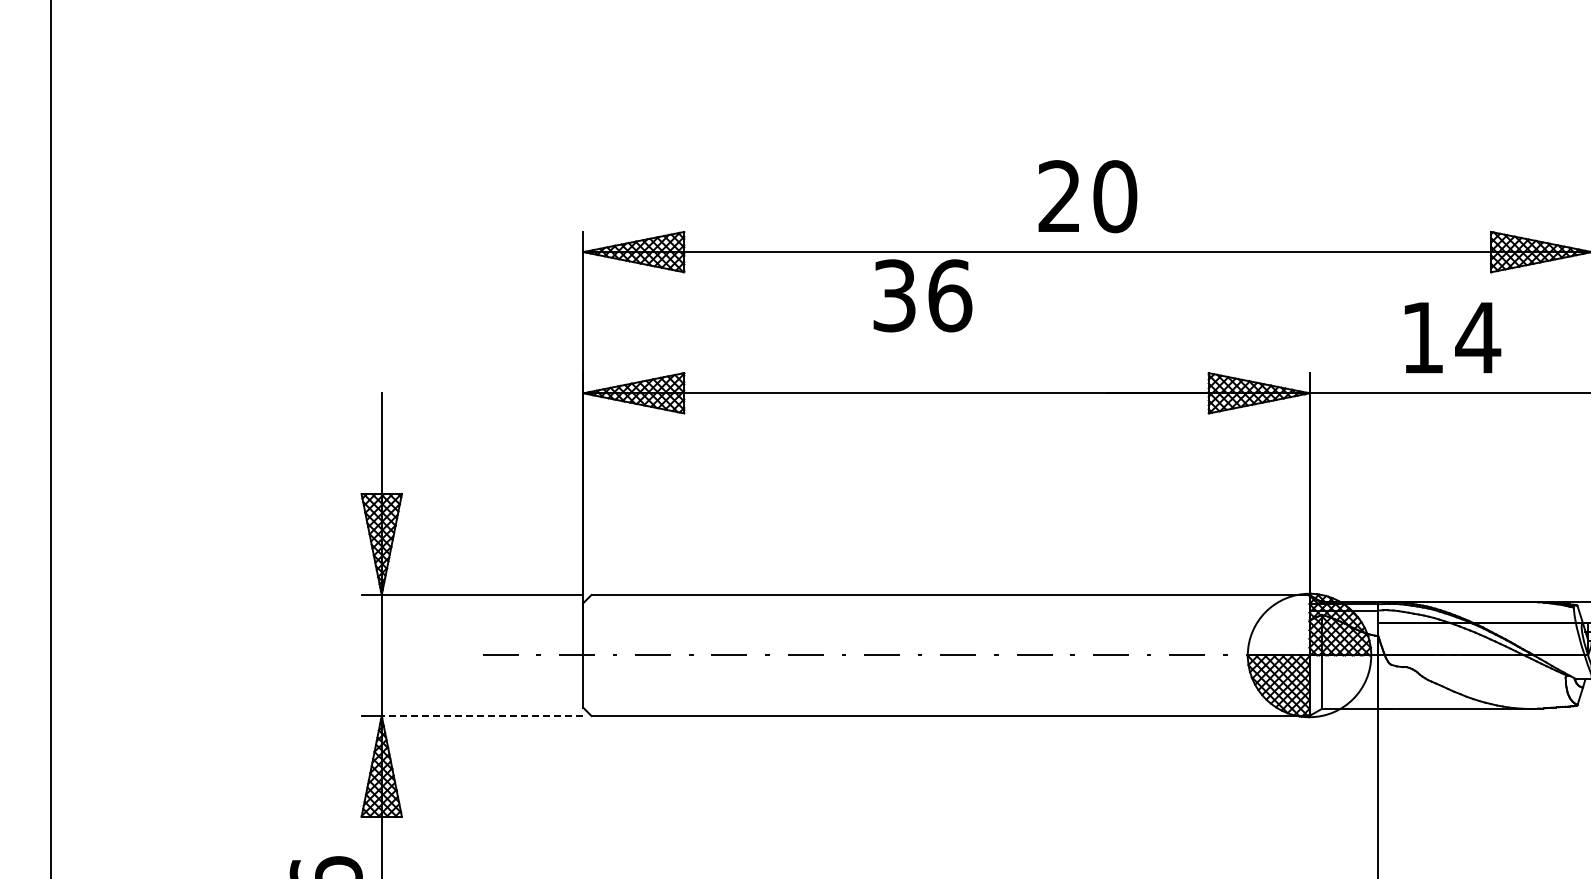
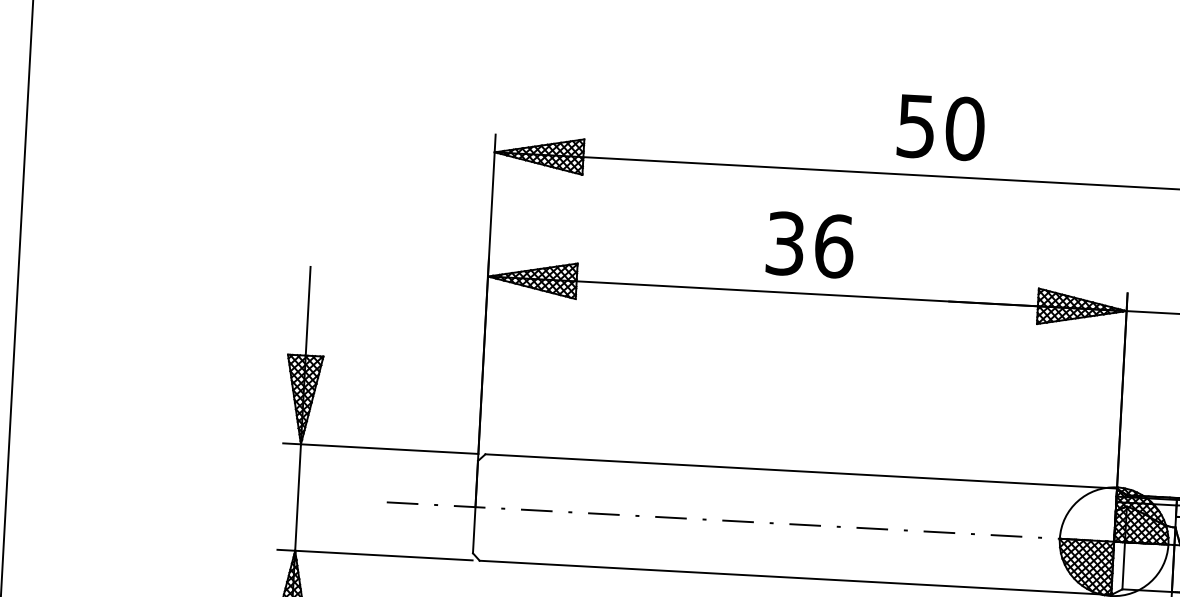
text: (1059, 196) -> (916, 126), 20 -> 50
text: (922, 295) -> (809, 244), moved
line: (482, 716) -> (383, 556), dashed -> solid

